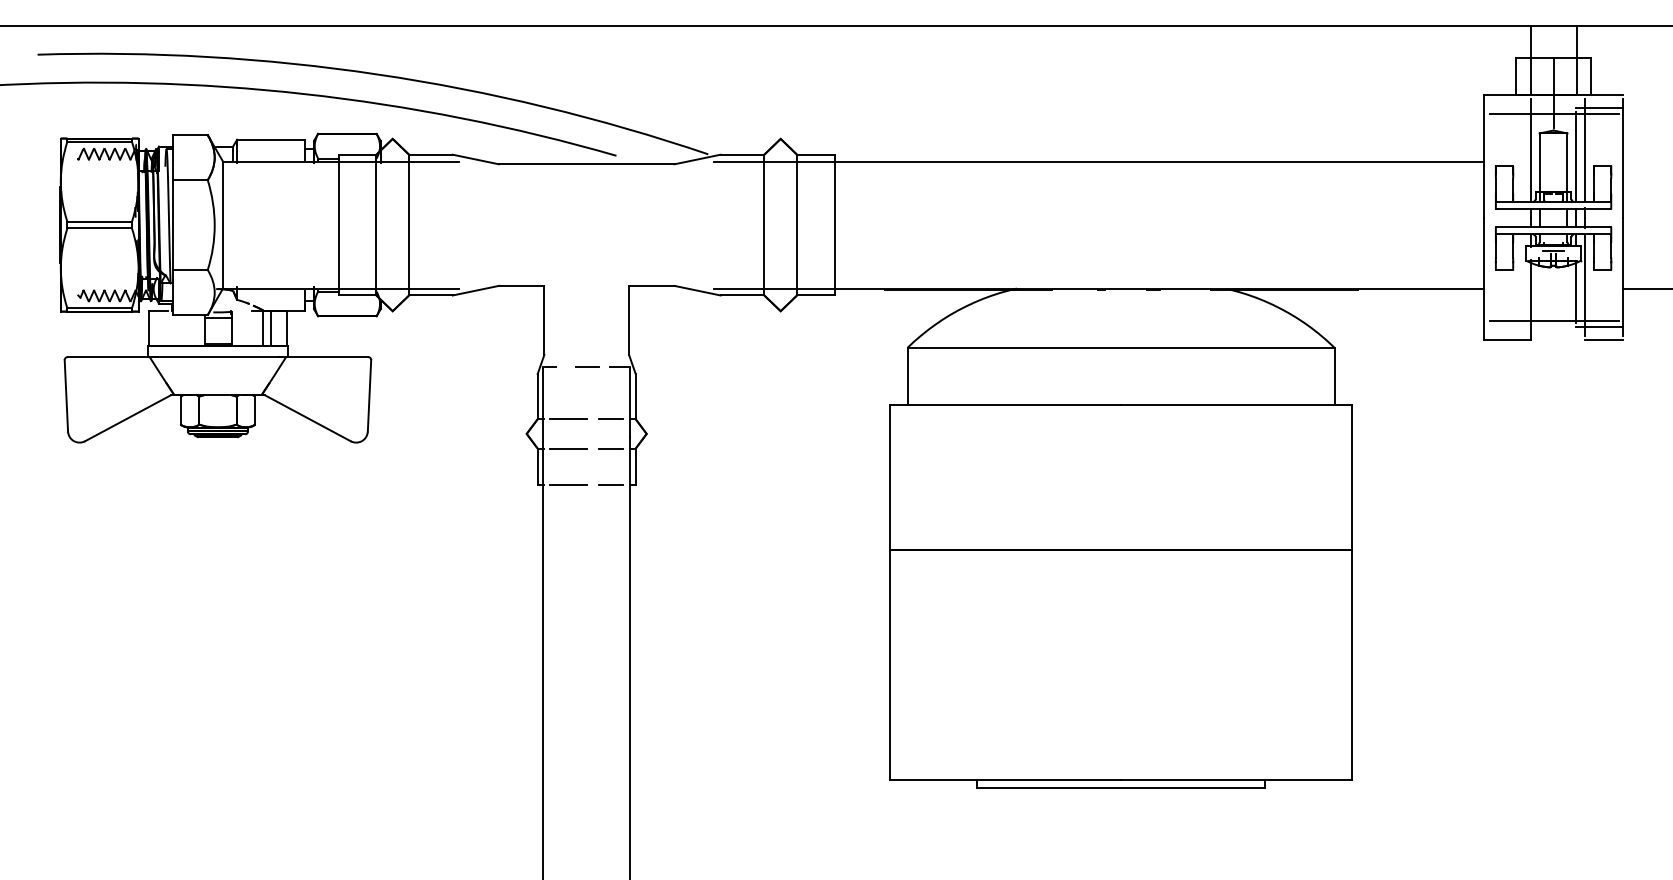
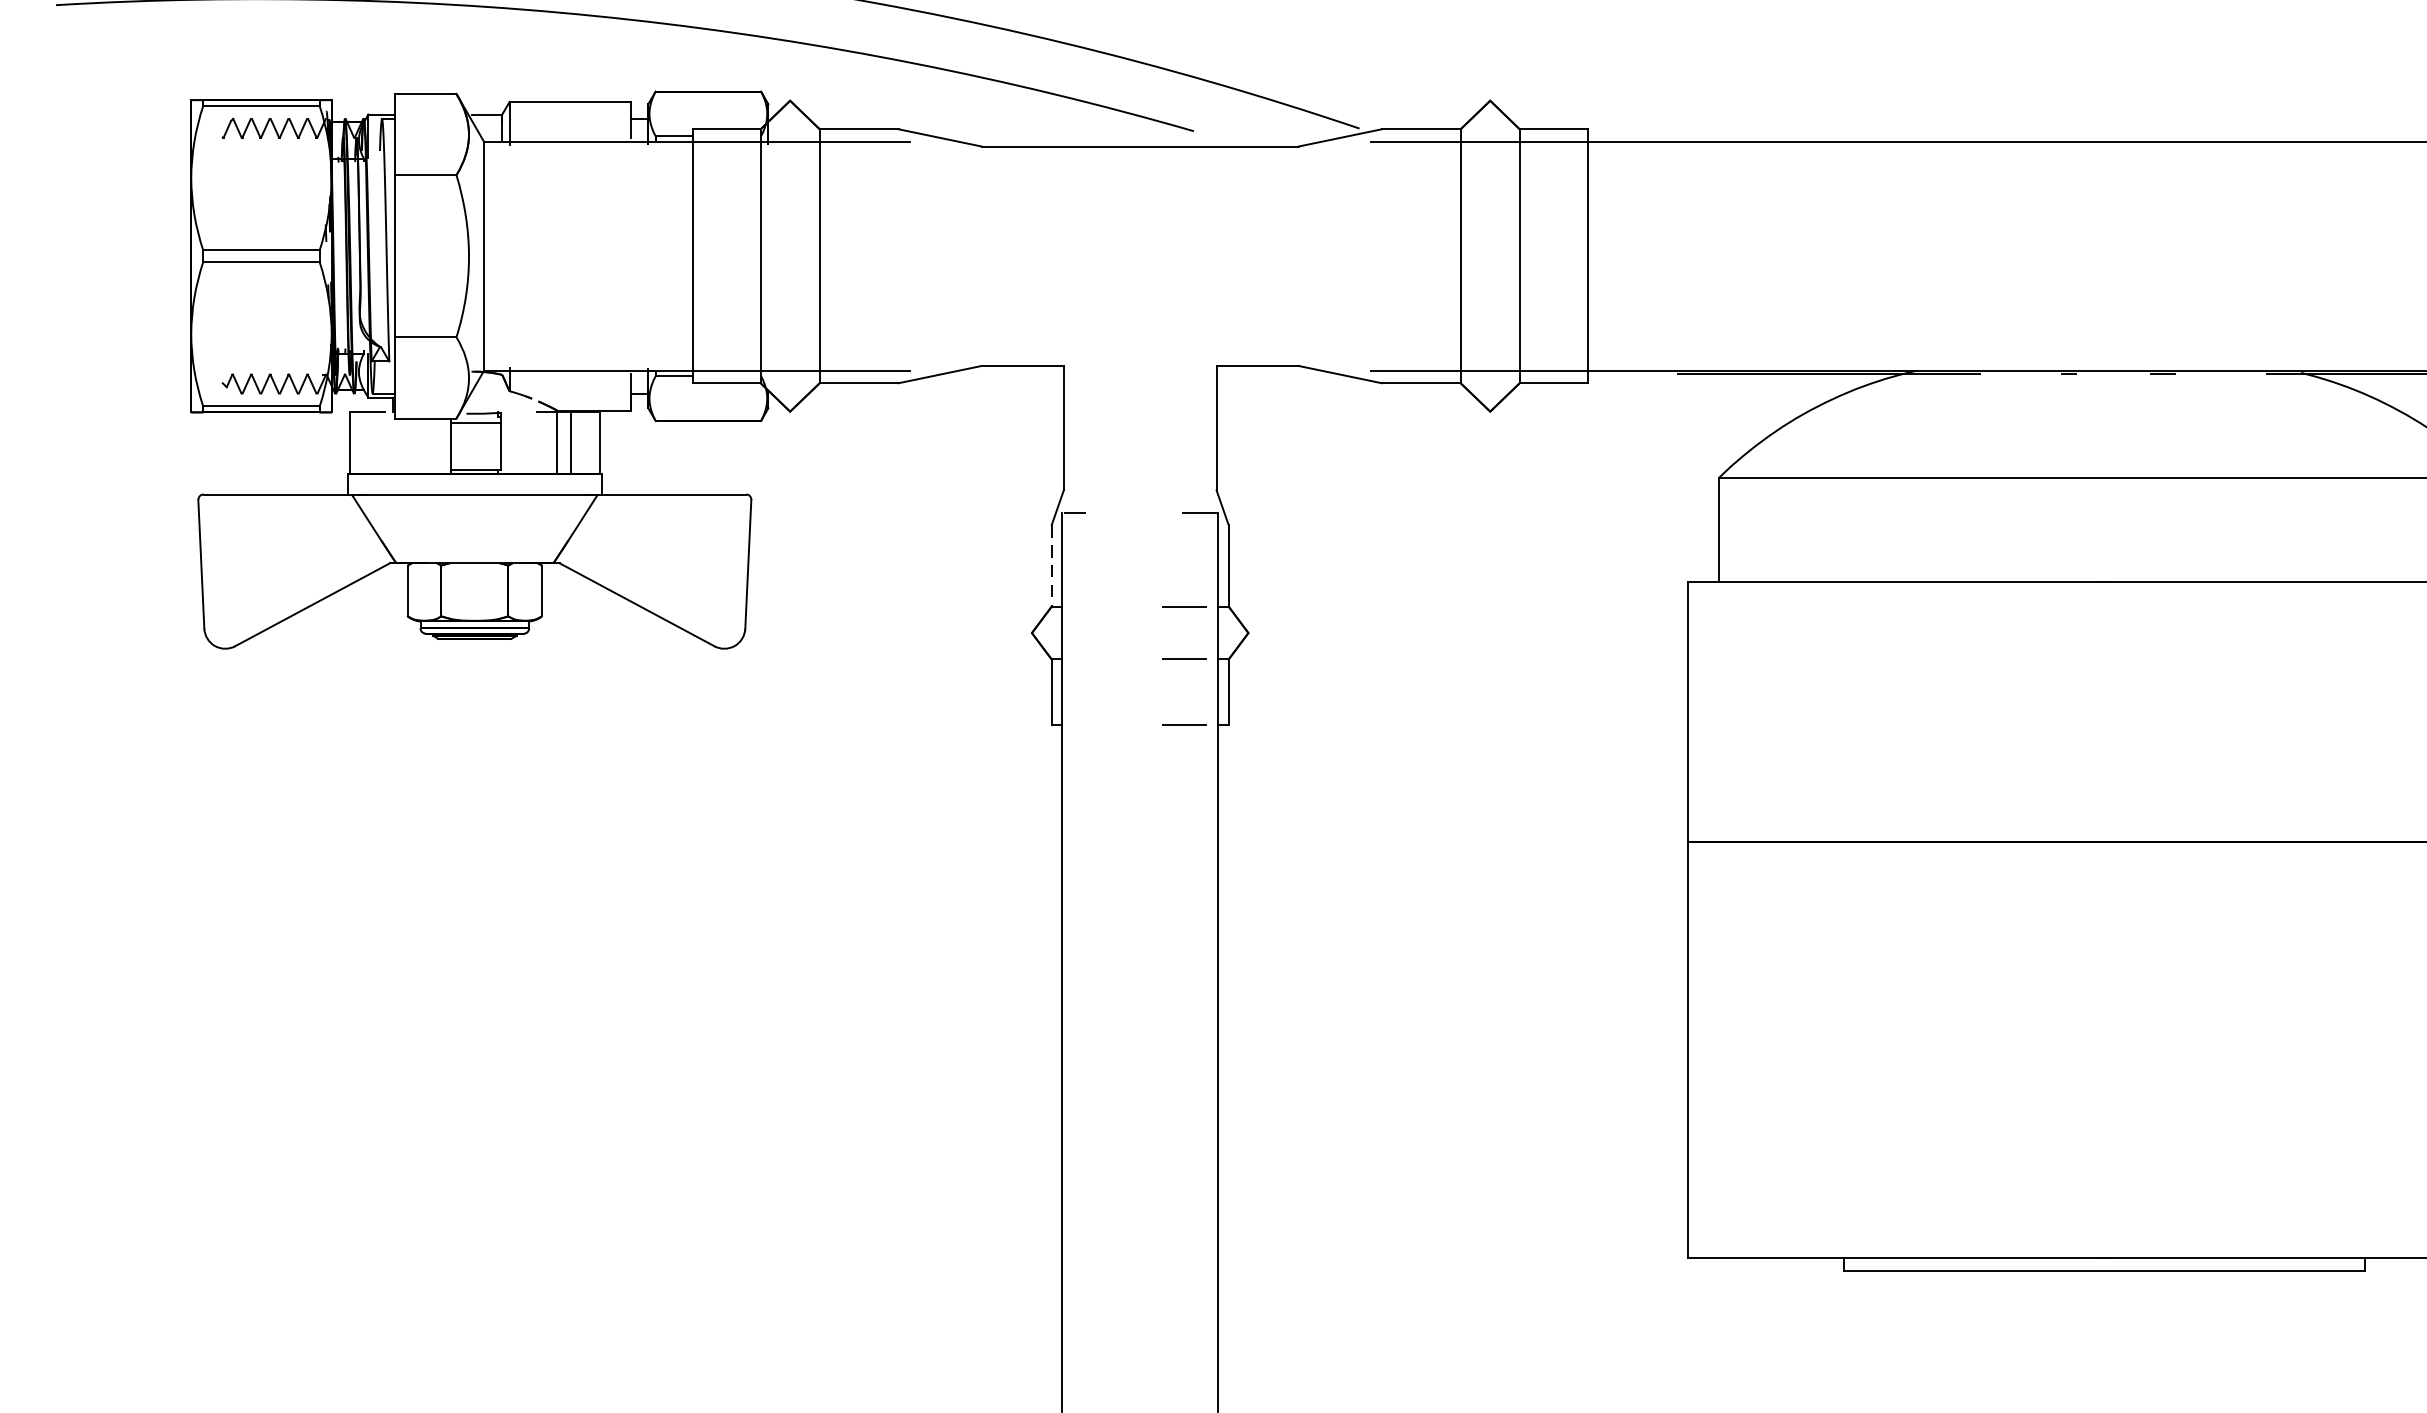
line: (587, 366) -> (1141, 511), removed
line: (537, 396) -> (1051, 565), solid -> dashed
line: (568, 419) -> (1107, 607), removed
line: (568, 448) -> (1107, 659), removed
line: (568, 484) -> (1107, 724), removed

